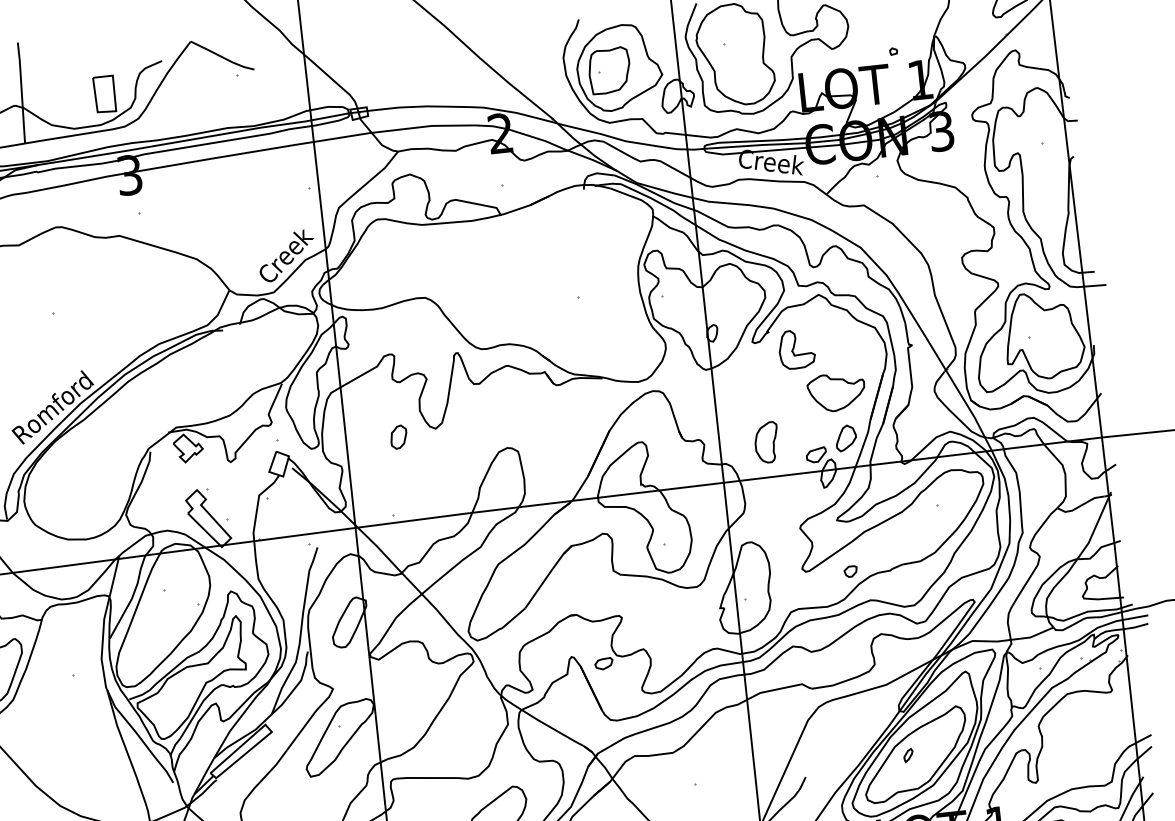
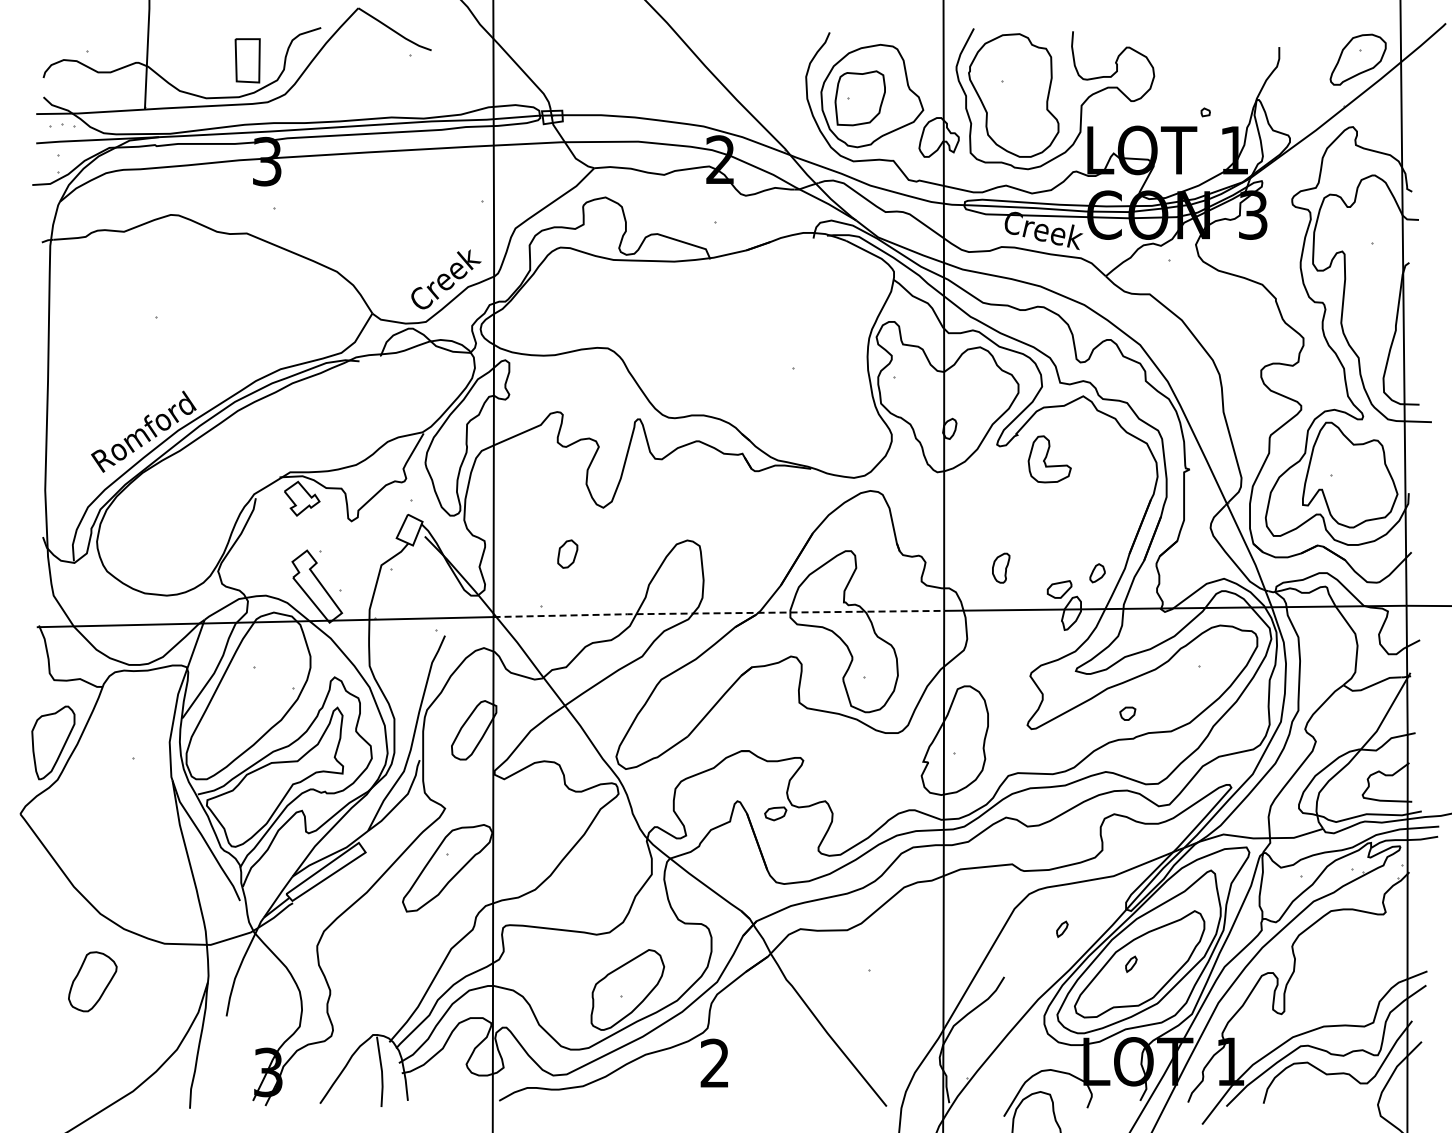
part: (836, 392) -> (1092, 516), removed
part: (398, 436) -> (567, 553), moved
part: (846, 438) -> (1097, 573), size x0.6
part: (766, 443) -> (1000, 568), size x0.6
line: (539, 505) -> (718, 613), solid -> dashed
part: (850, 571) -> (1127, 713), moved
part: (848, 732) -> (1062, 928), added

